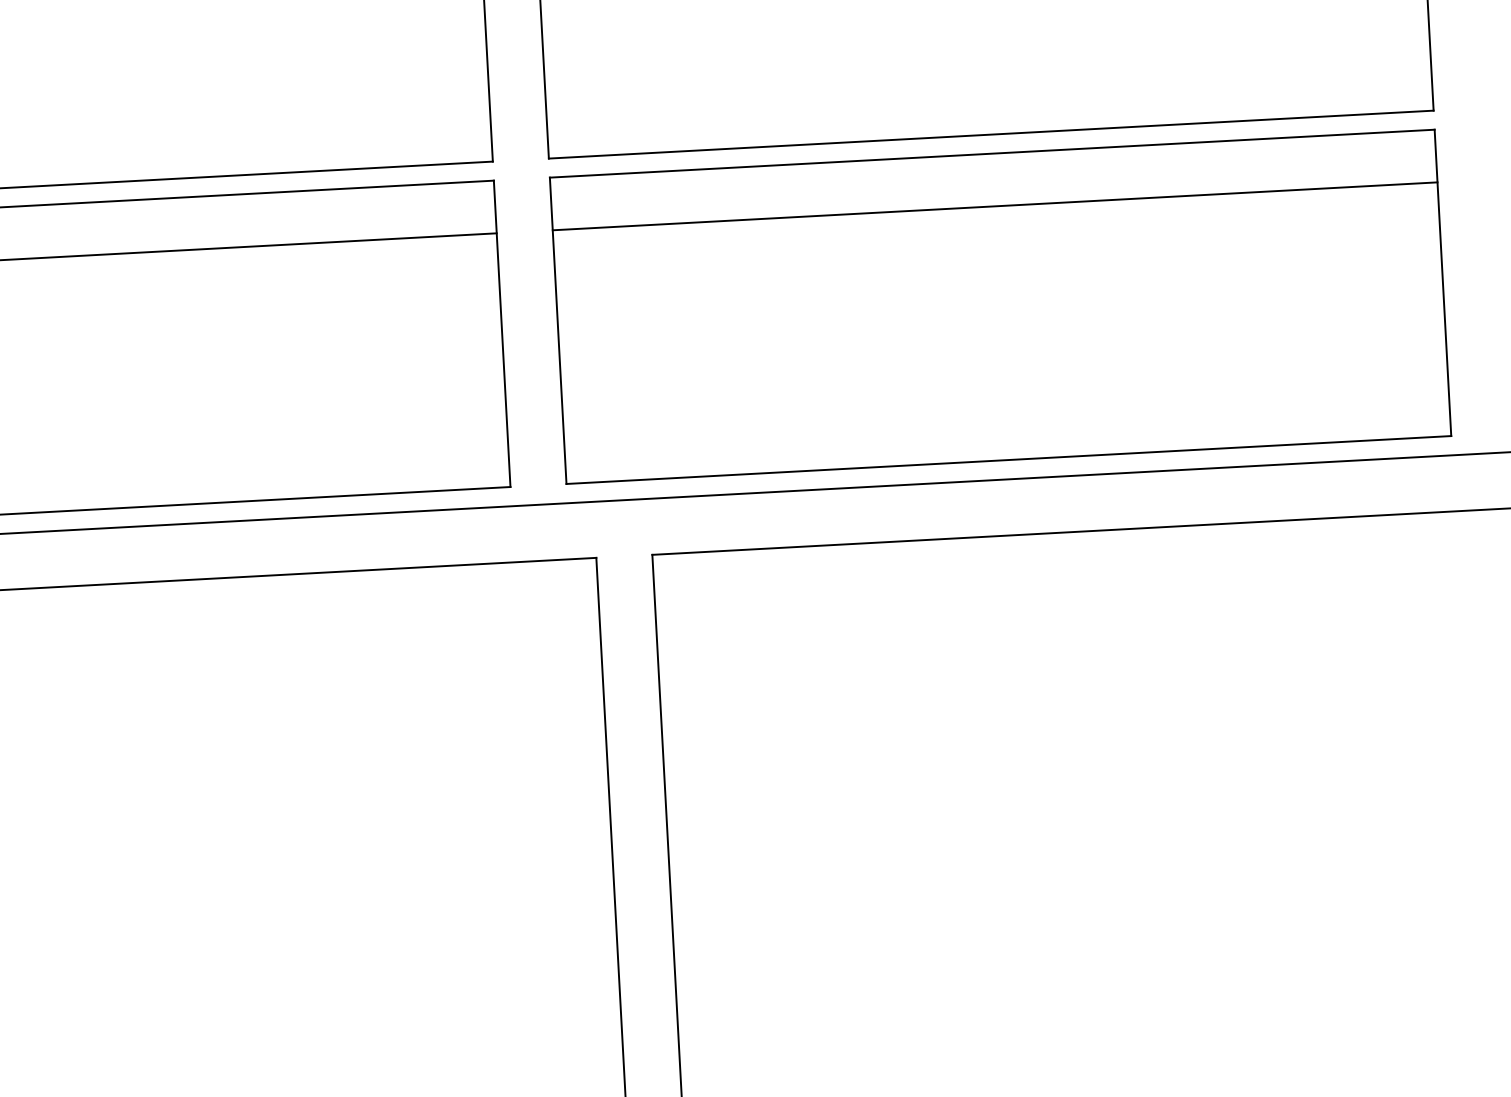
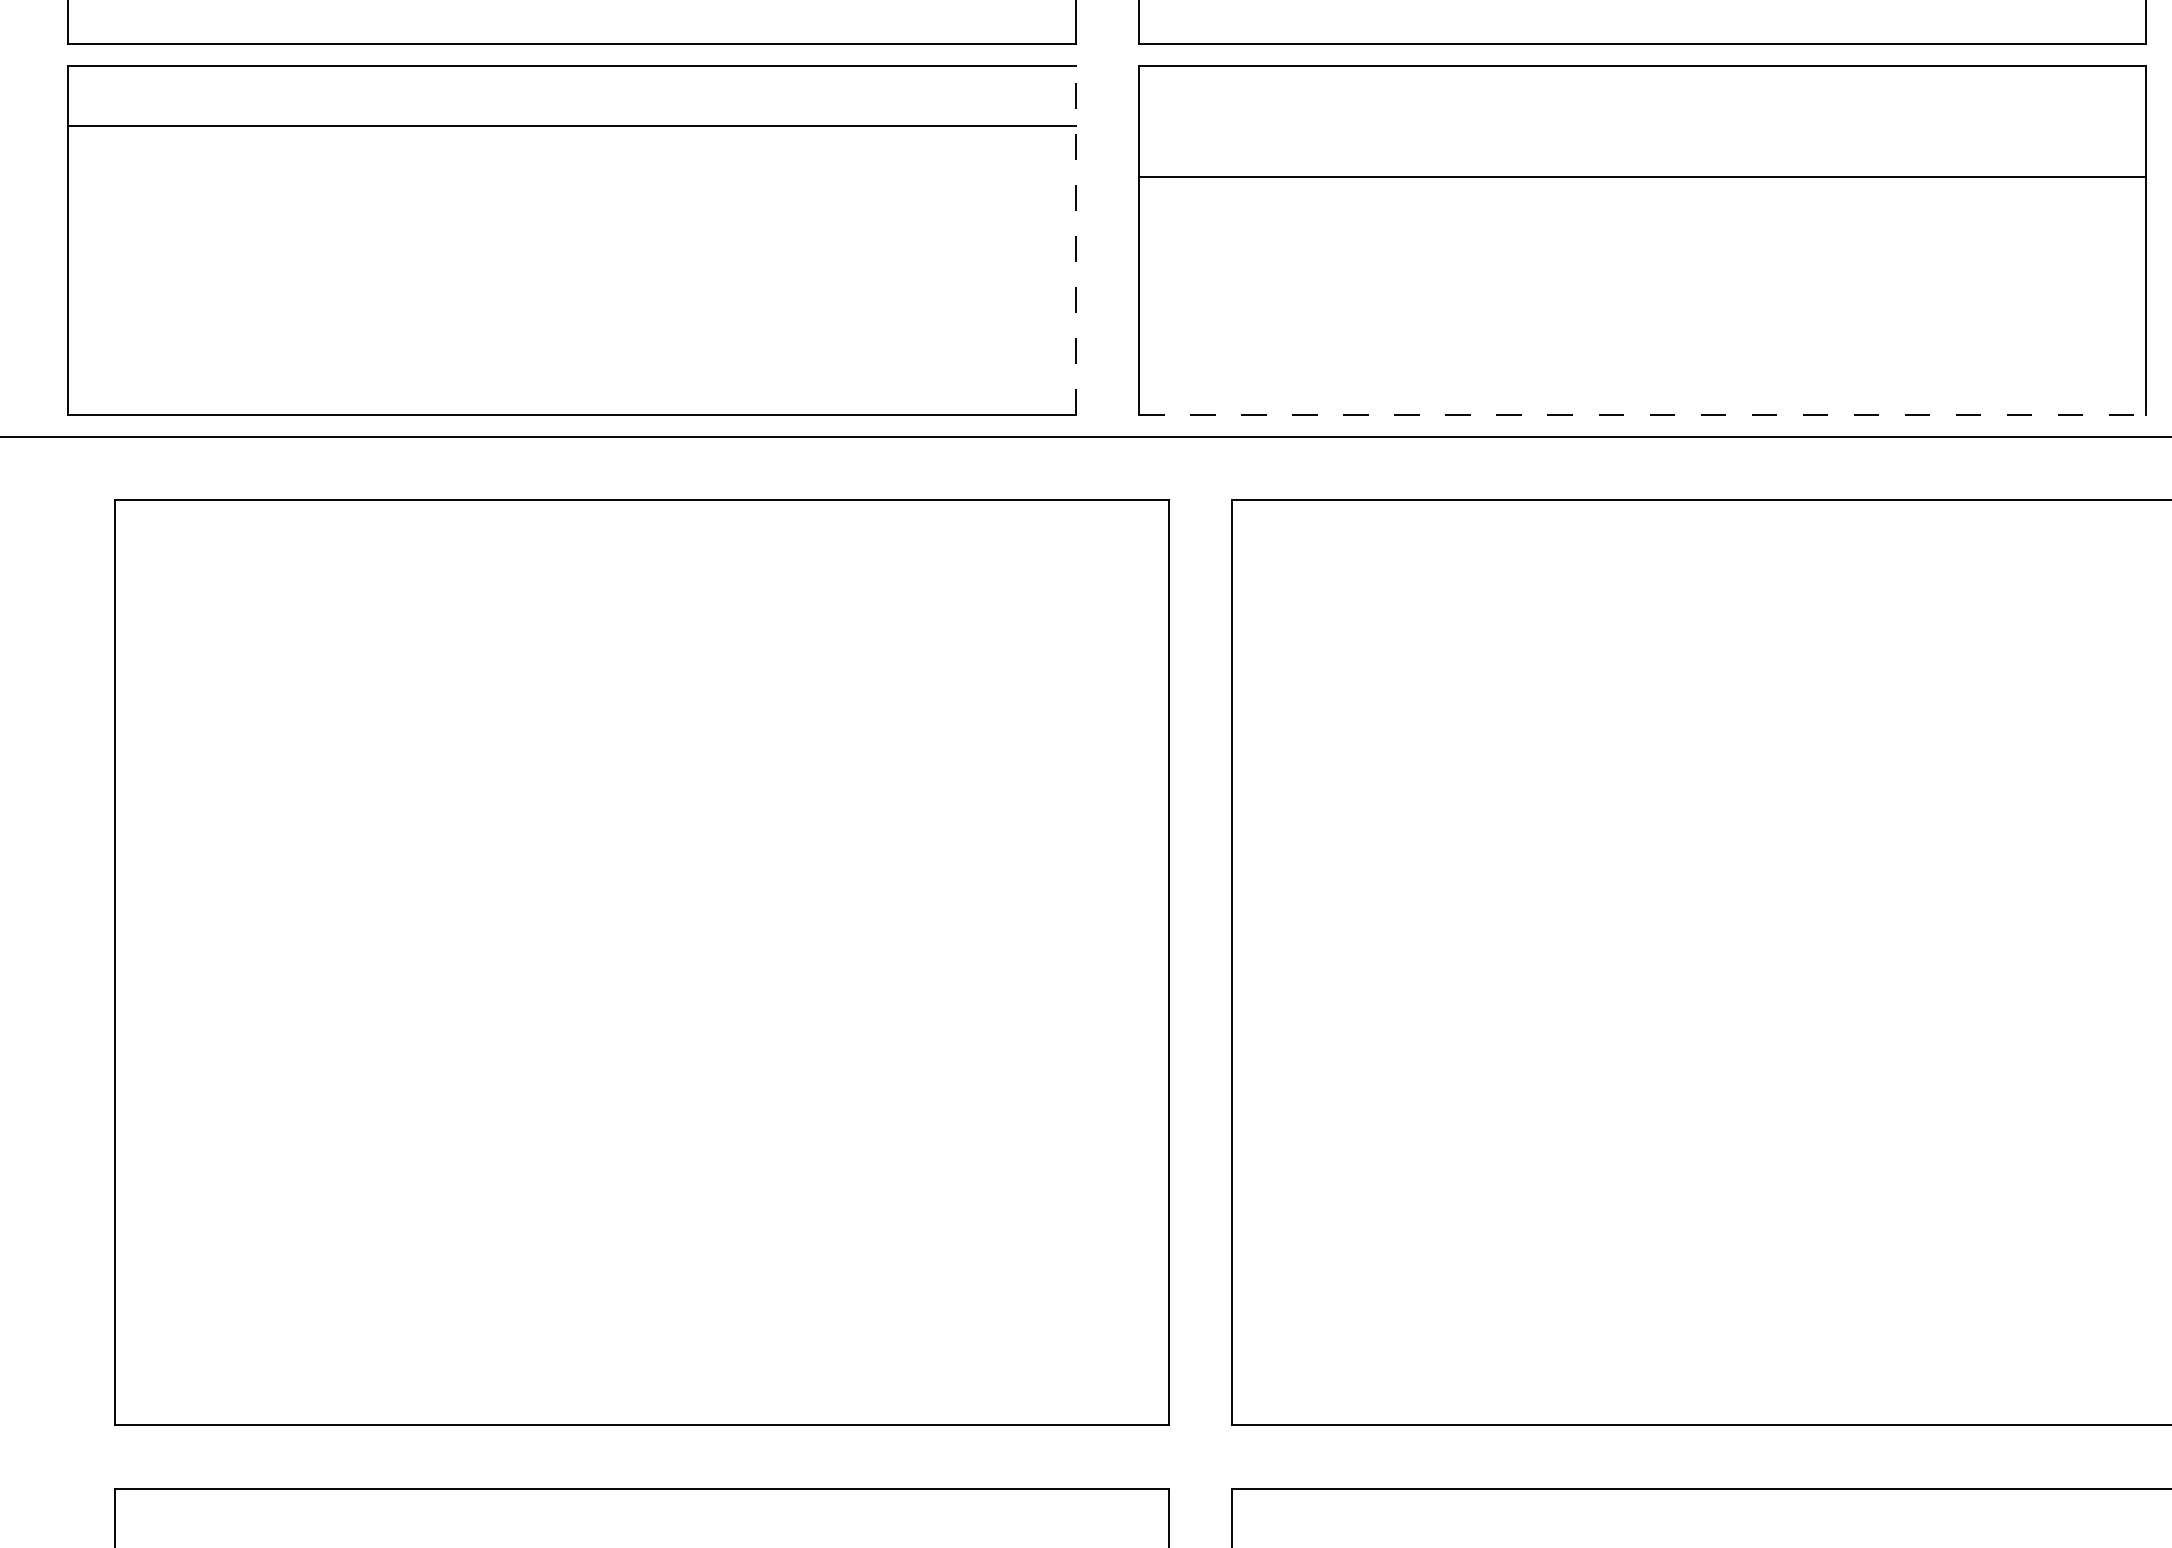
line: (994, 205) -> (1642, 176), moved
line: (502, 333) -> (1075, 239), solid -> dashed
line: (1008, 459) -> (1642, 414), solid -> dashed

